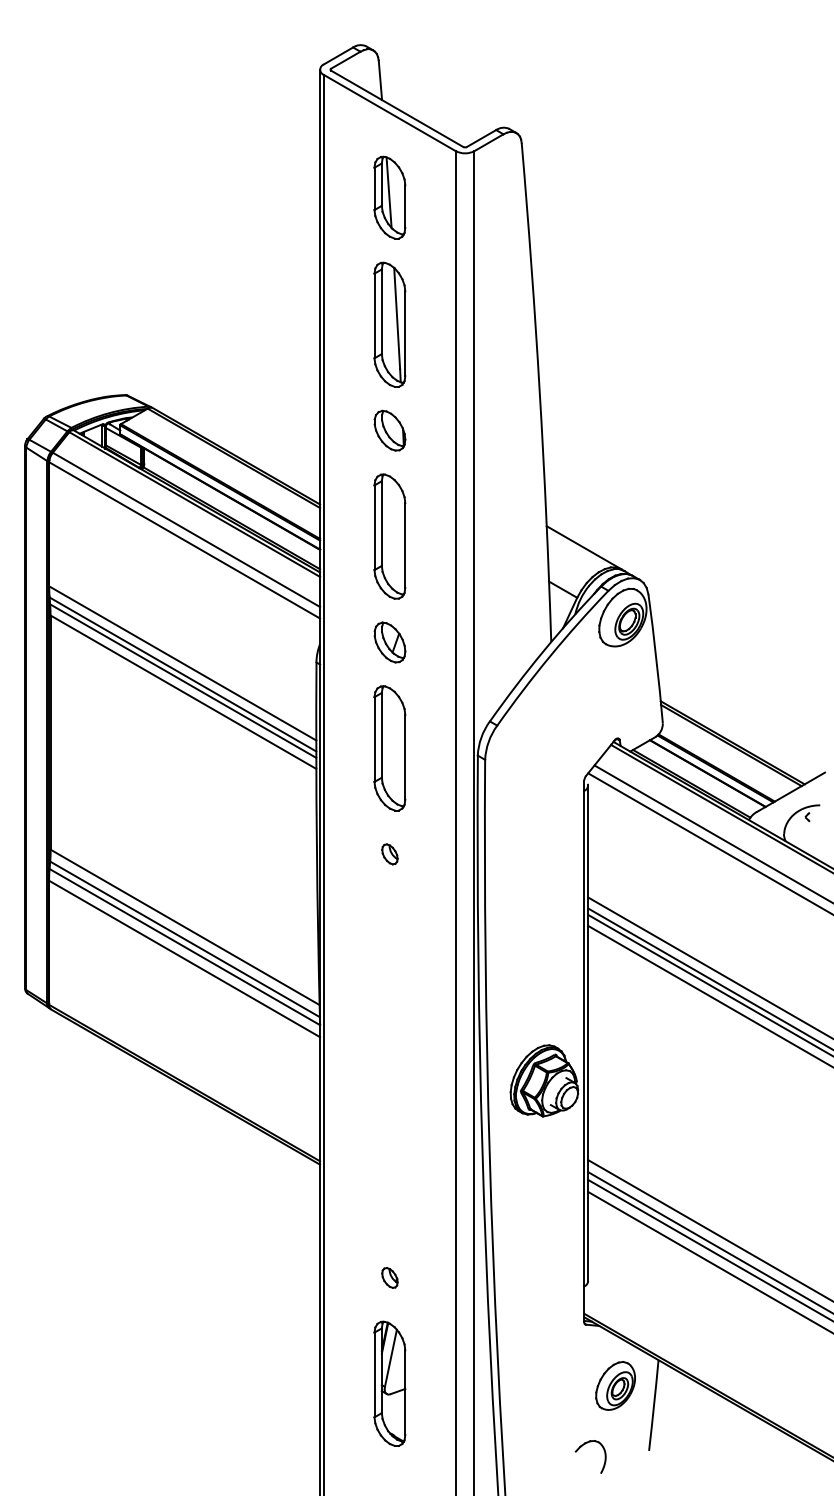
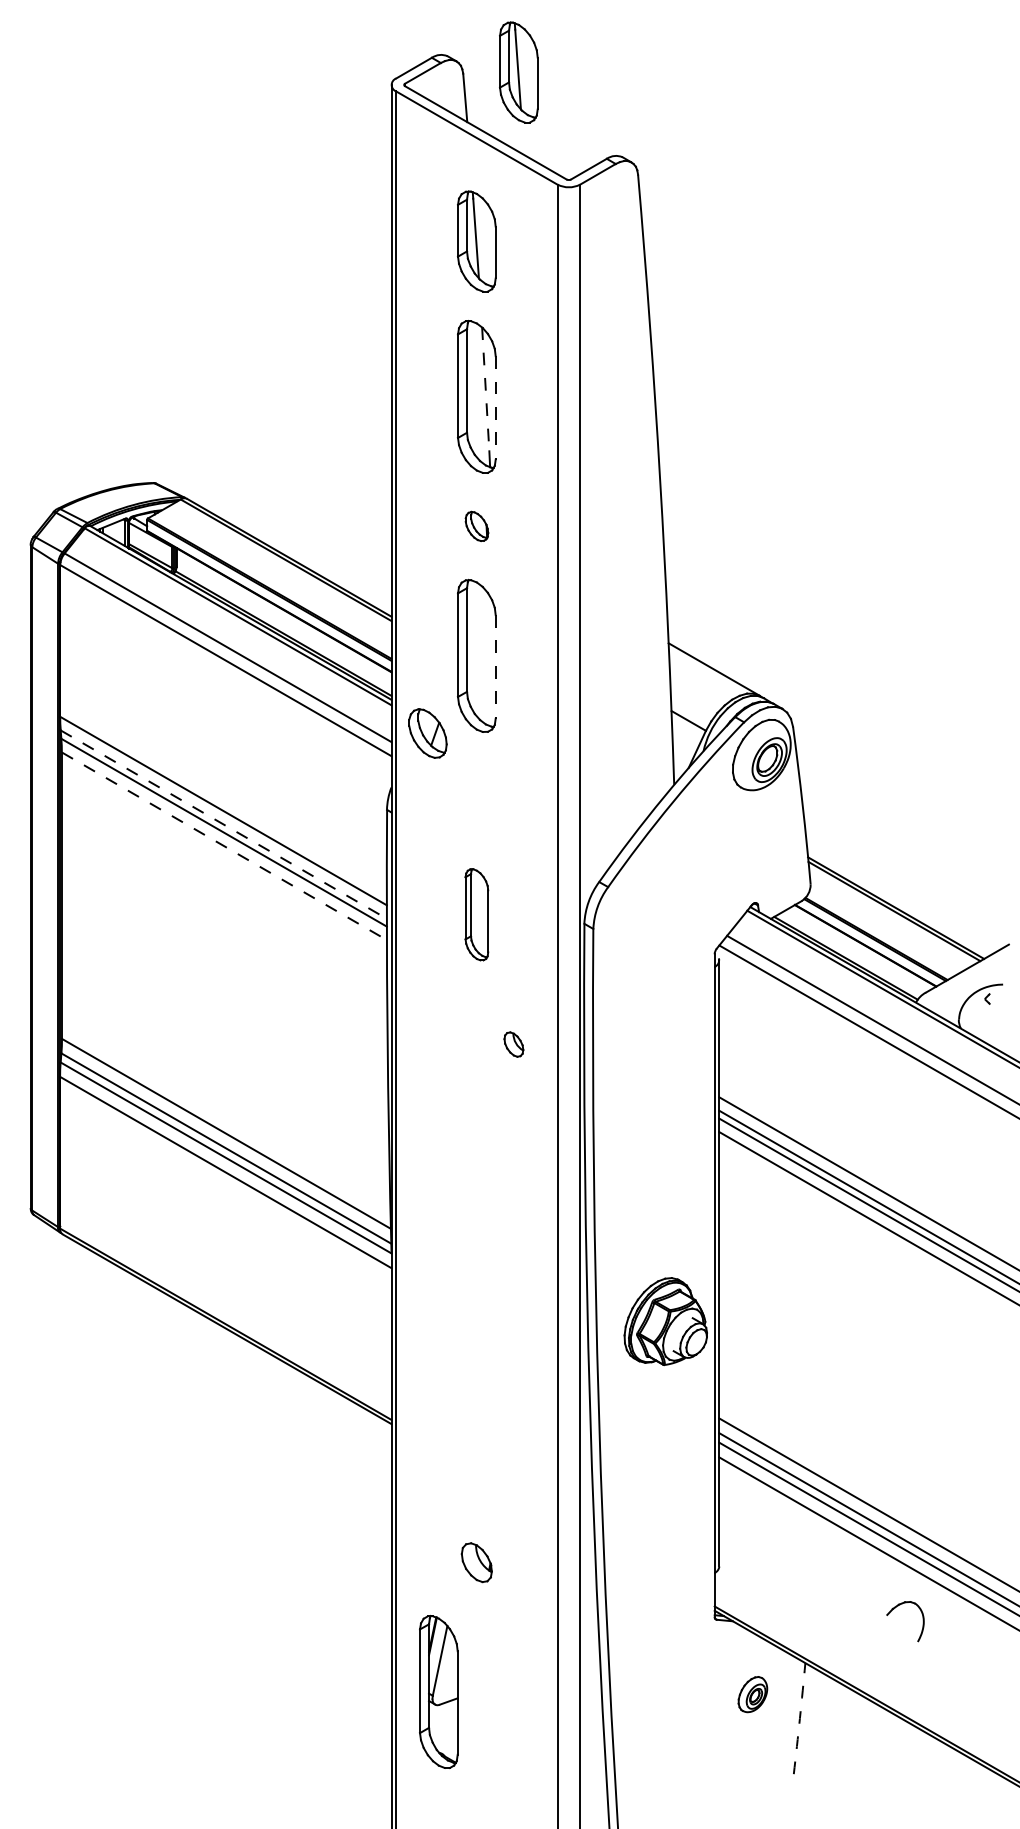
part: (423, 59) -> (518, 72), added
line: (396, 318) -> (485, 389), solid -> dashed
line: (405, 333) -> (495, 407), solid -> dashed
part: (389, 430) -> (476, 526), size x0.6
line: (405, 545) -> (495, 666), solid -> dashed
part: (389, 642) -> (427, 733), moved
line: (183, 674) -> (224, 824), solid -> dashed
line: (183, 692) -> (224, 846), solid -> dashed
part: (389, 748) -> (476, 914), size x0.6
part: (389, 854) -> (513, 1044), moved
part: (389, 1277) -> (476, 1562), size x1.6
part: (389, 1383) -> (438, 1691), moved
part: (615, 1385) -> (752, 1694), size x0.6
arc: (653, 1405) -> (799, 1718), solid -> dashed
part: (581, 1447) -> (894, 1609), moved

